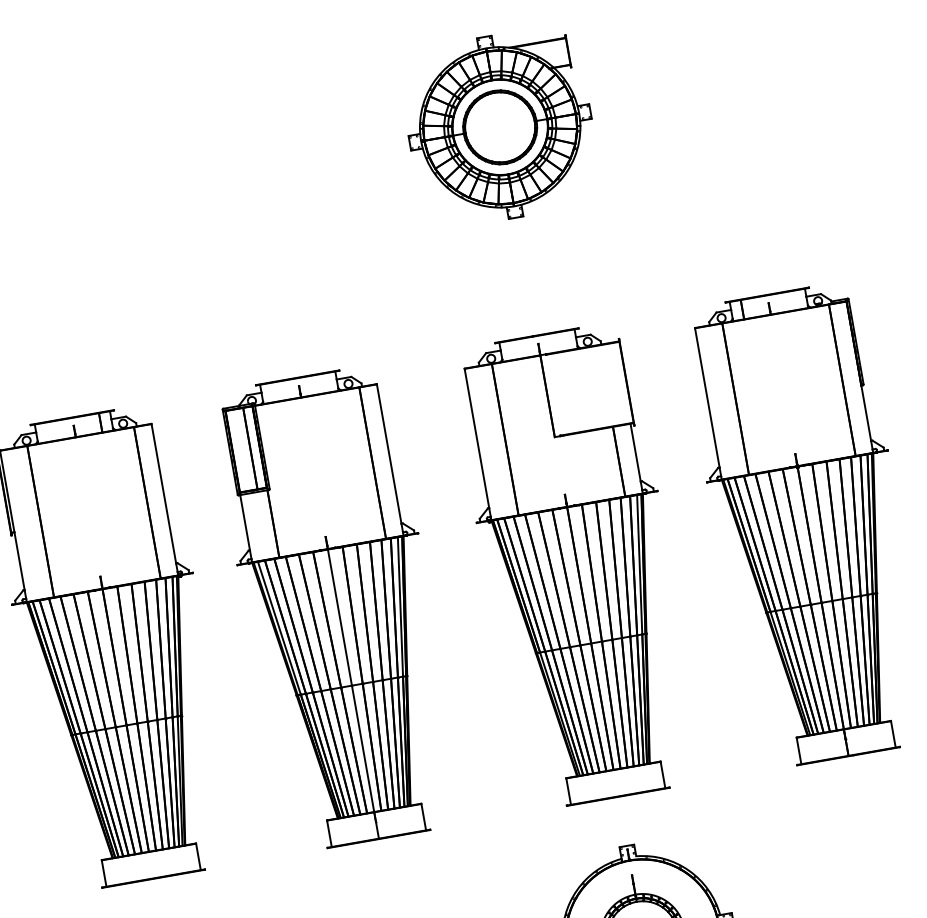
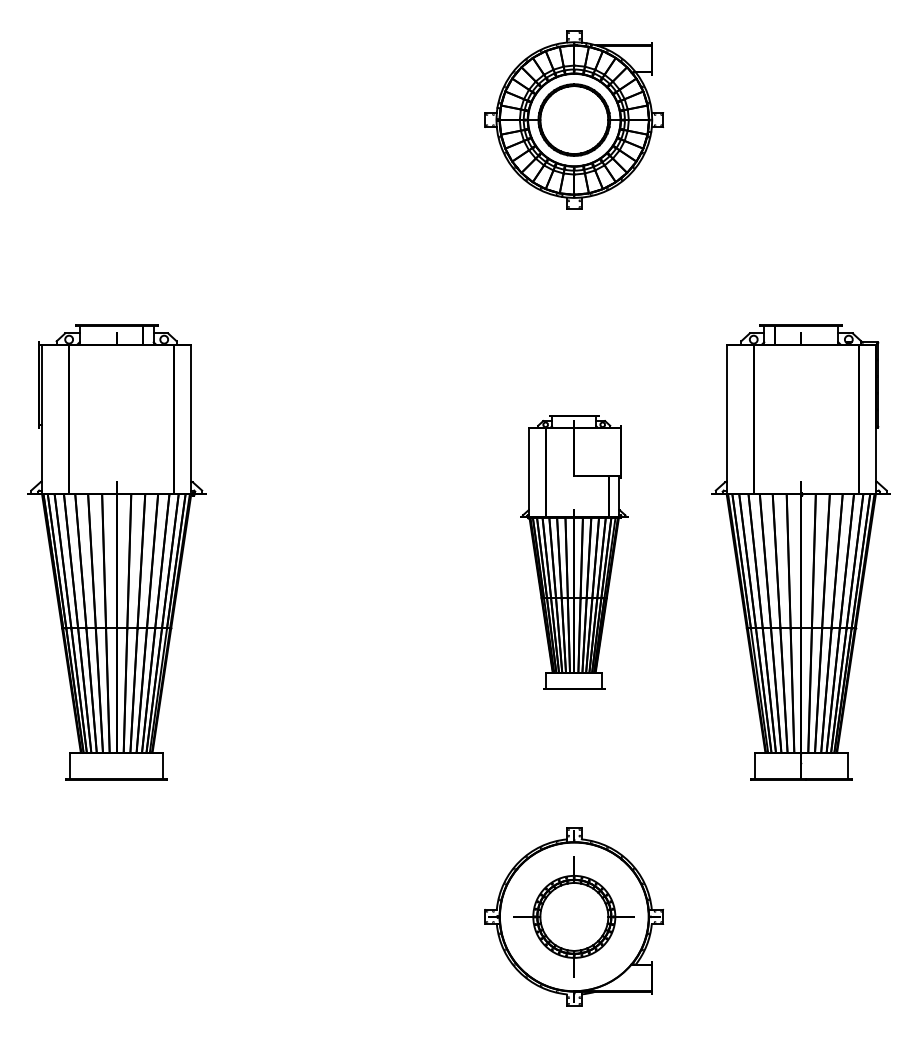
part: (576, 566) -> (573, 552), size x0.6
part: (338, 608) -> (338, 552), removed

